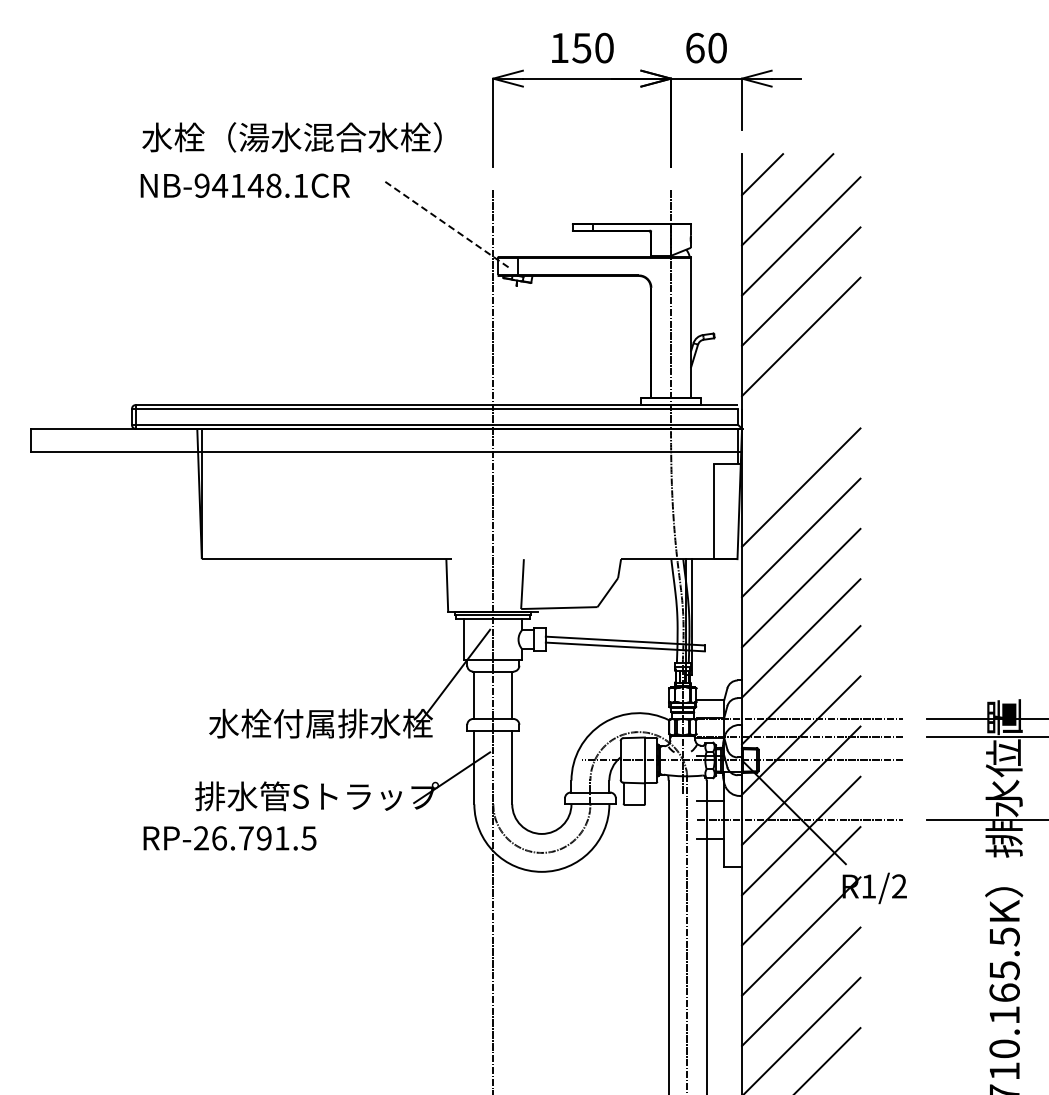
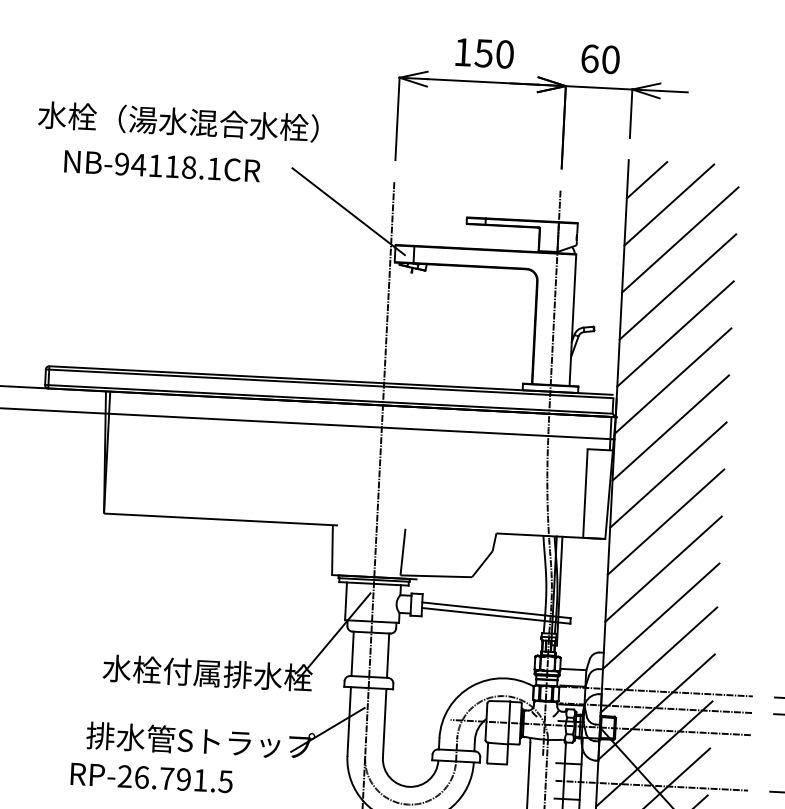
text: (291, 137) -> (178, 121), moved
text: (255, 185) -> (171, 166), NB-94148.1CR -> NB-94118.1CR
line: (446, 224) -> (348, 212), dashed -> solid
line: (801, 386) -> (673, 380), added
line: (801, 437) -> (670, 428), added
text: (229, 838) -> (151, 778), moved

